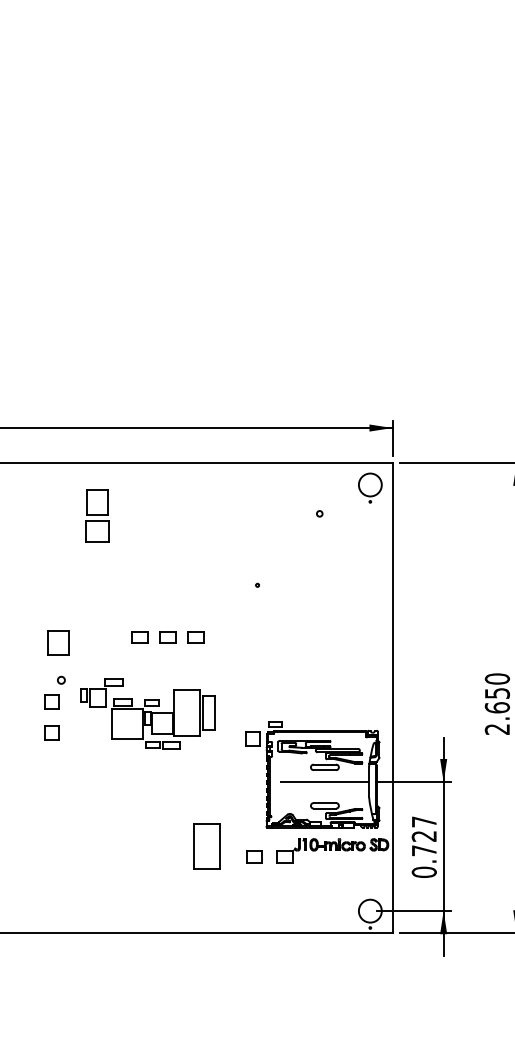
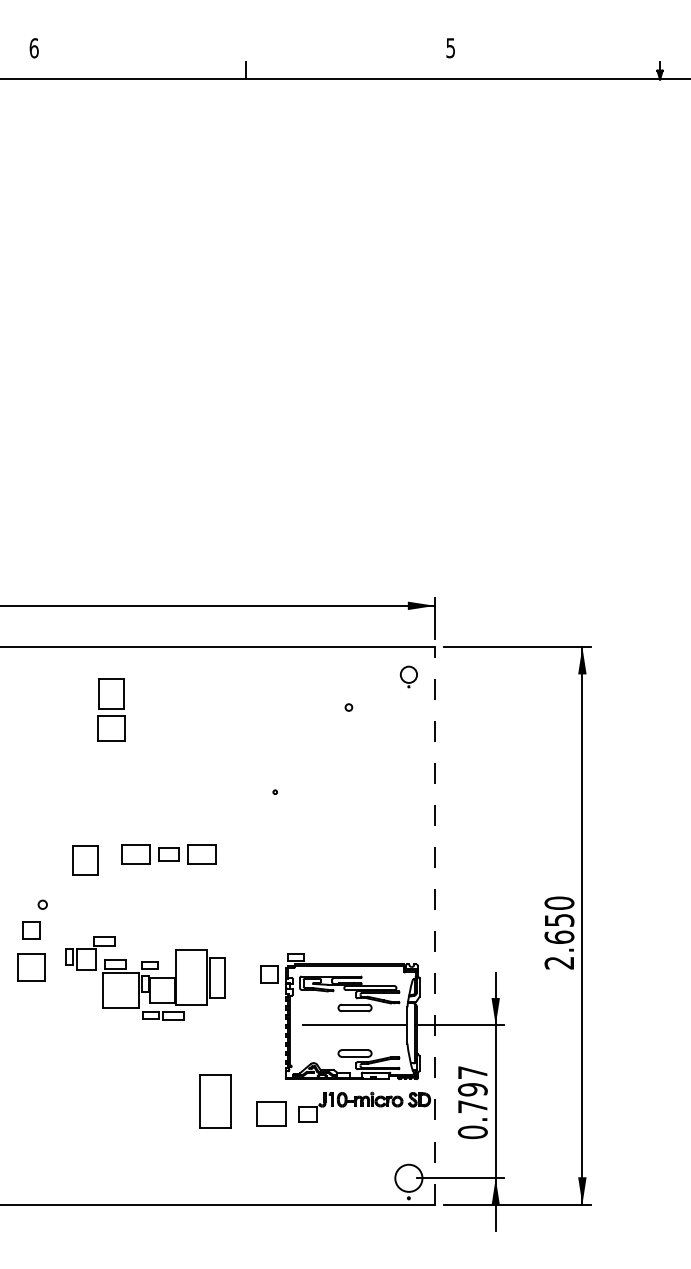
part: (370, 487) -> (408, 676), size x0.6
part: (97, 515) -> (111, 709), moved
part: (139, 637) -> (135, 854), size x1.4
part: (195, 637) -> (201, 854), size x1.4
part: (58, 642) -> (85, 860), moved
line: (392, 697) -> (435, 925), solid -> dashed
part: (148, 713) -> (145, 978), moved
part: (51, 732) -> (31, 966), size x1.6
text: (424, 836) -> (472, 1089), 0.727 -> 0.797
part: (254, 857) -> (271, 1114), size x1.6

